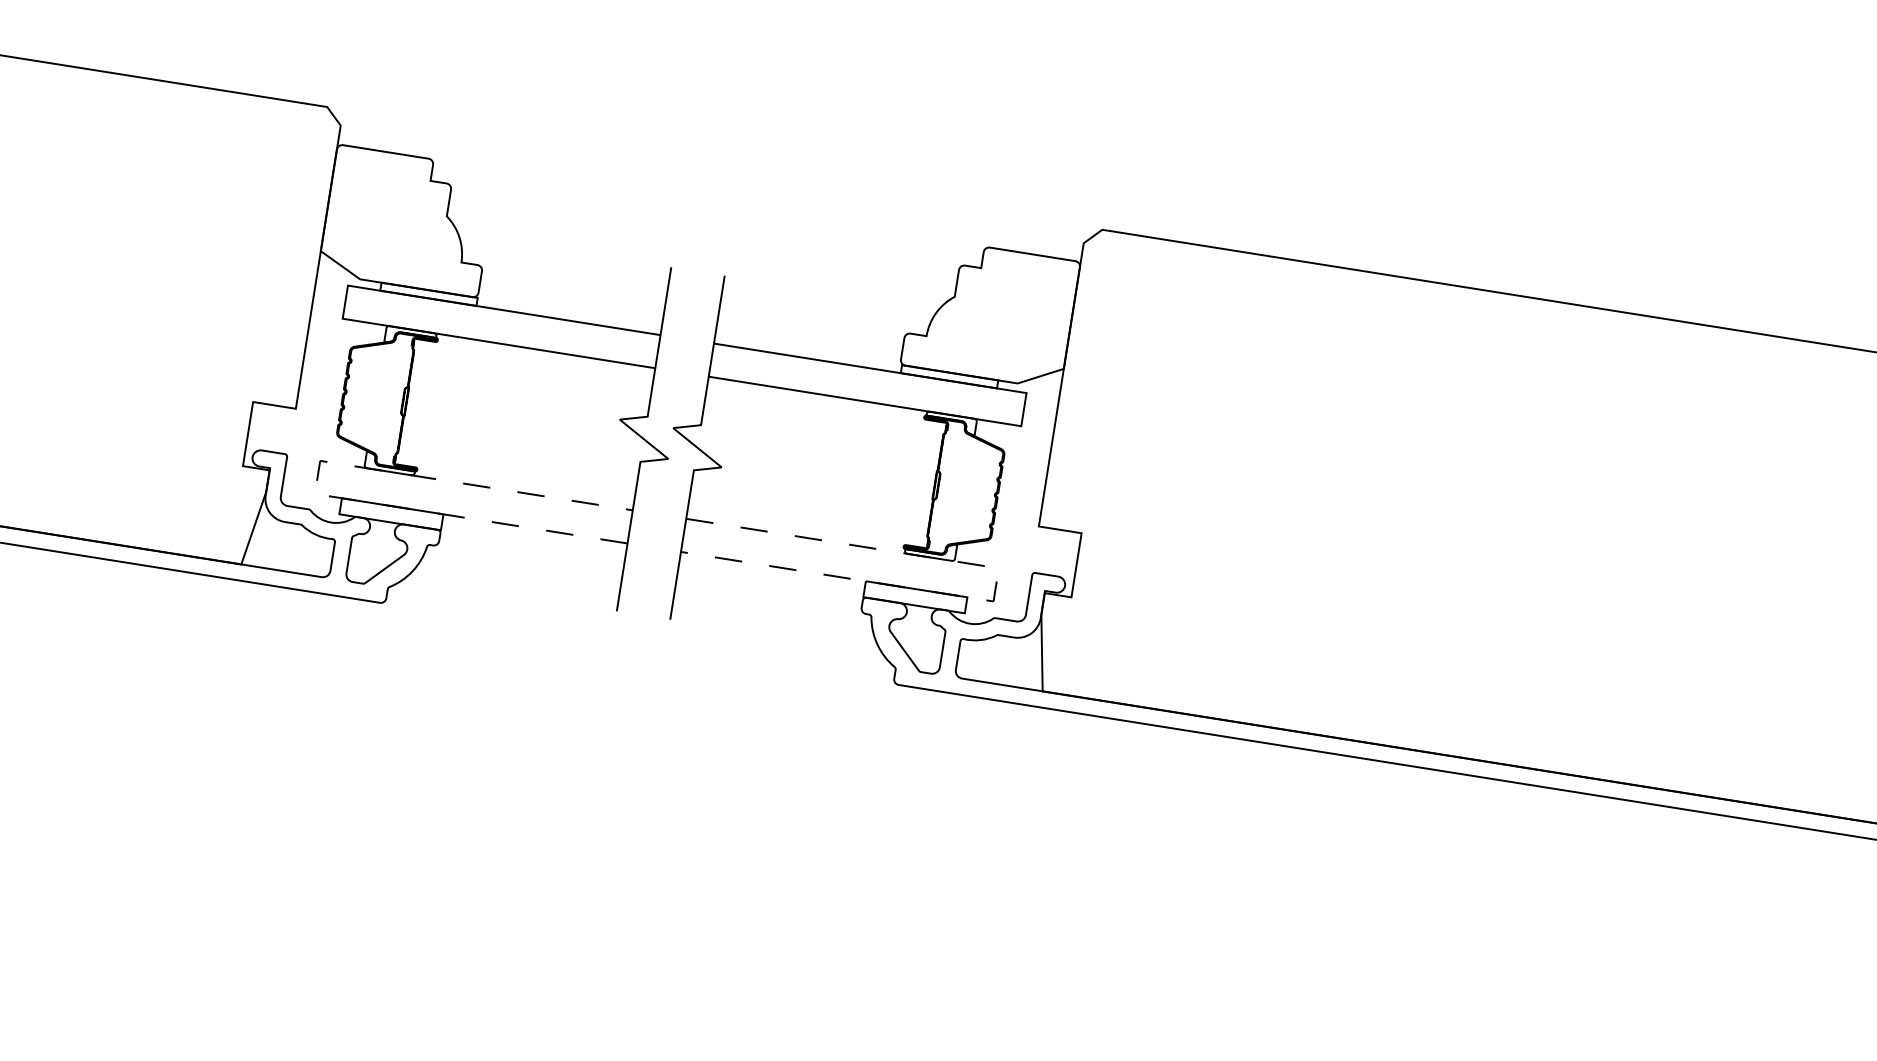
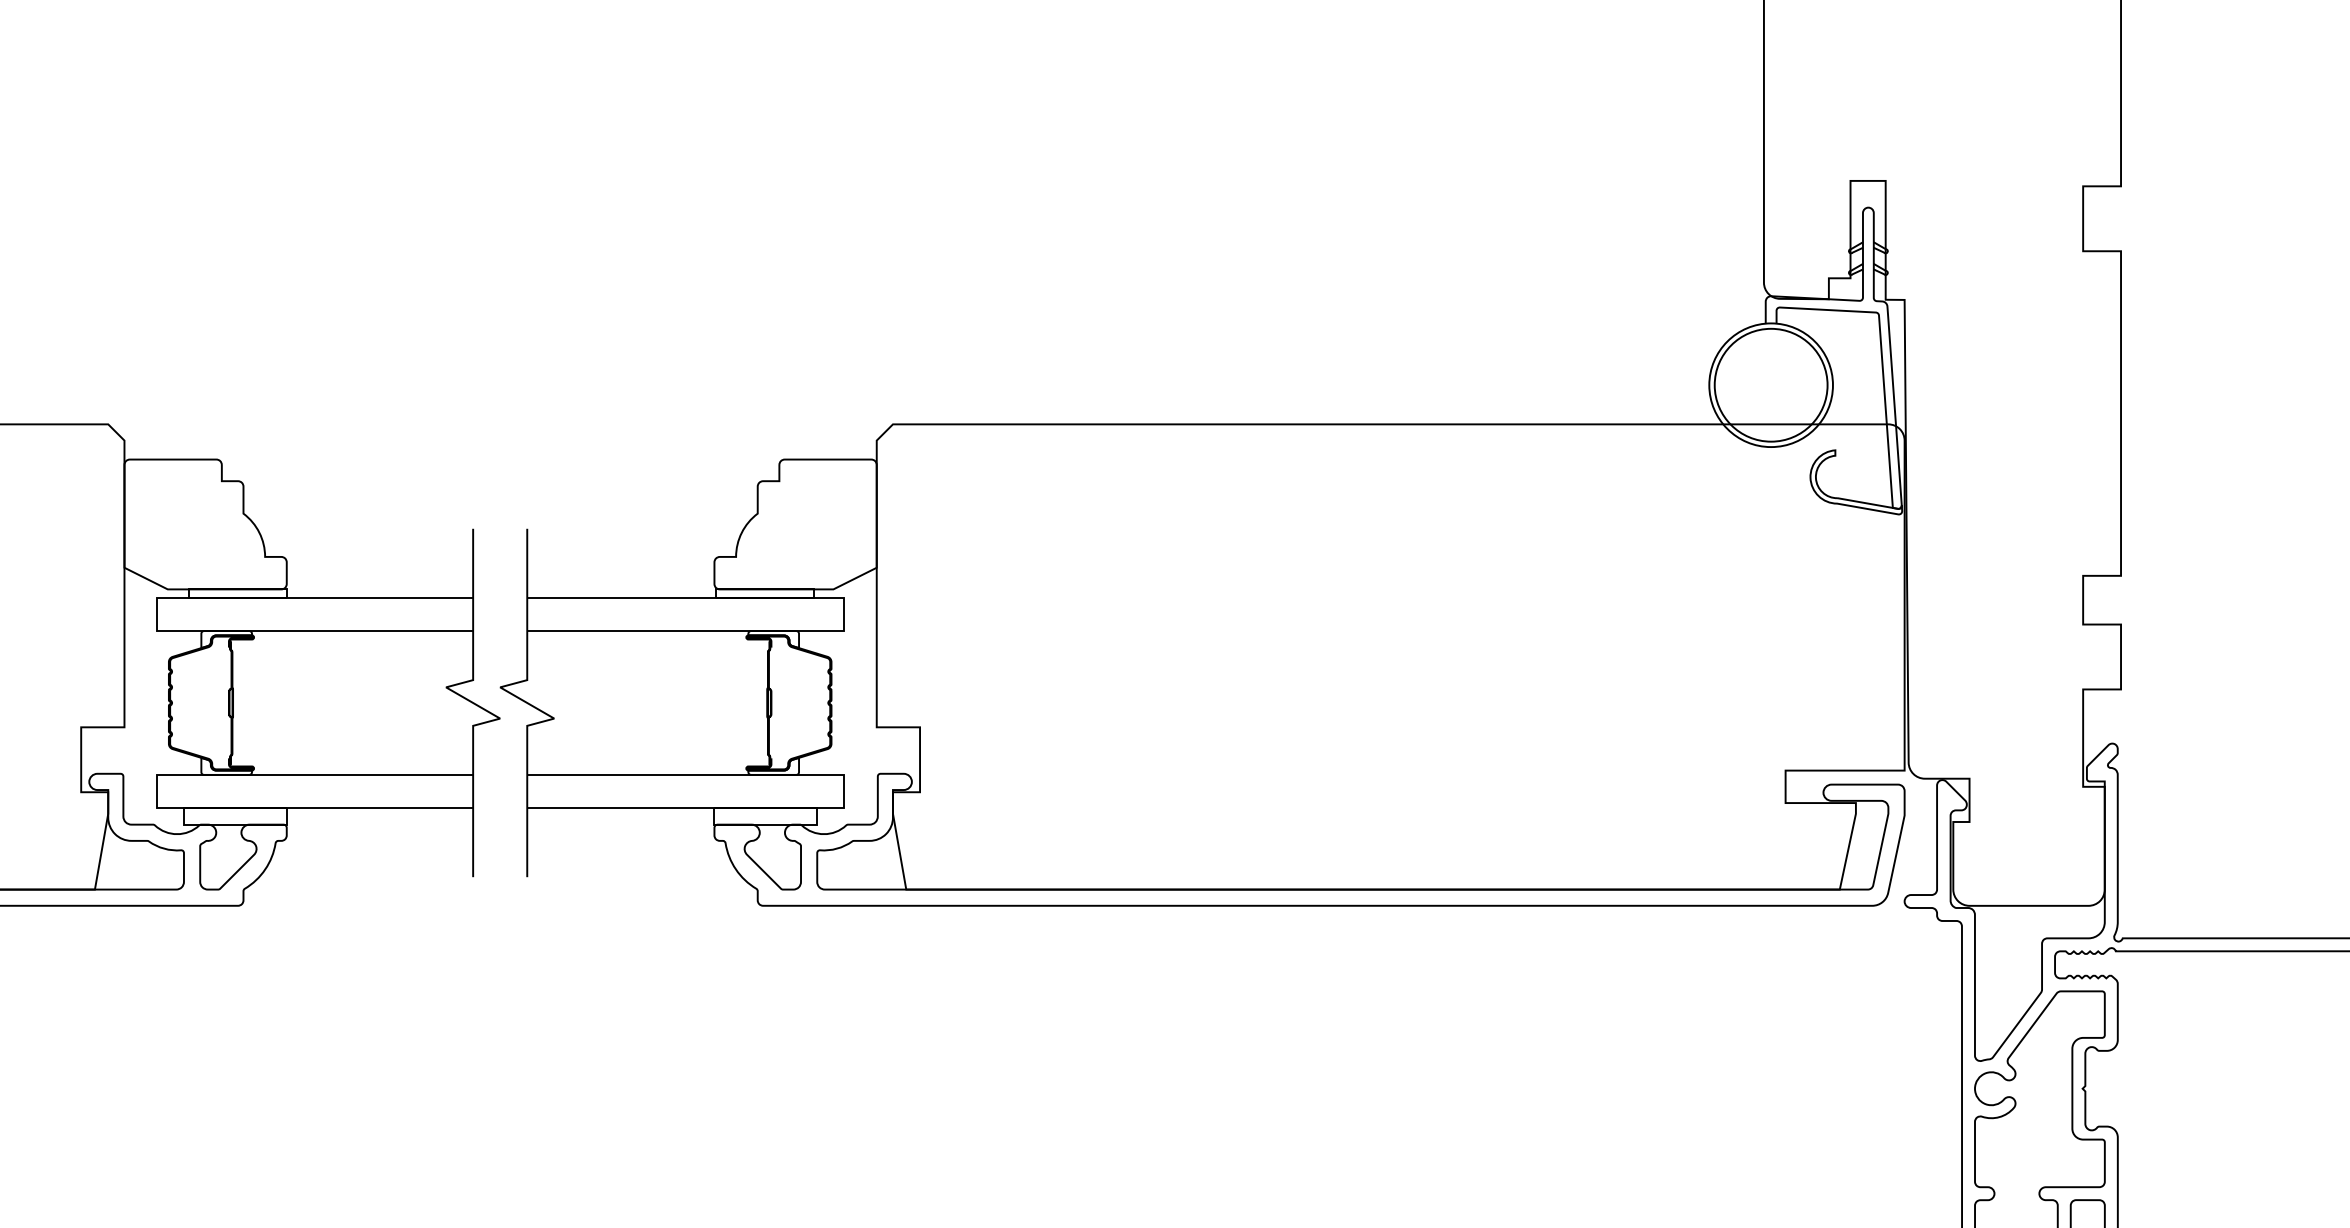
line: (317, 477) -> (156, 791), dashed -> solid
line: (996, 584) -> (843, 791), dashed -> solid

